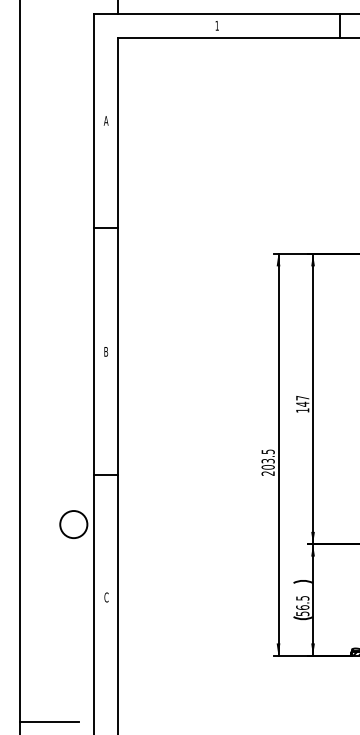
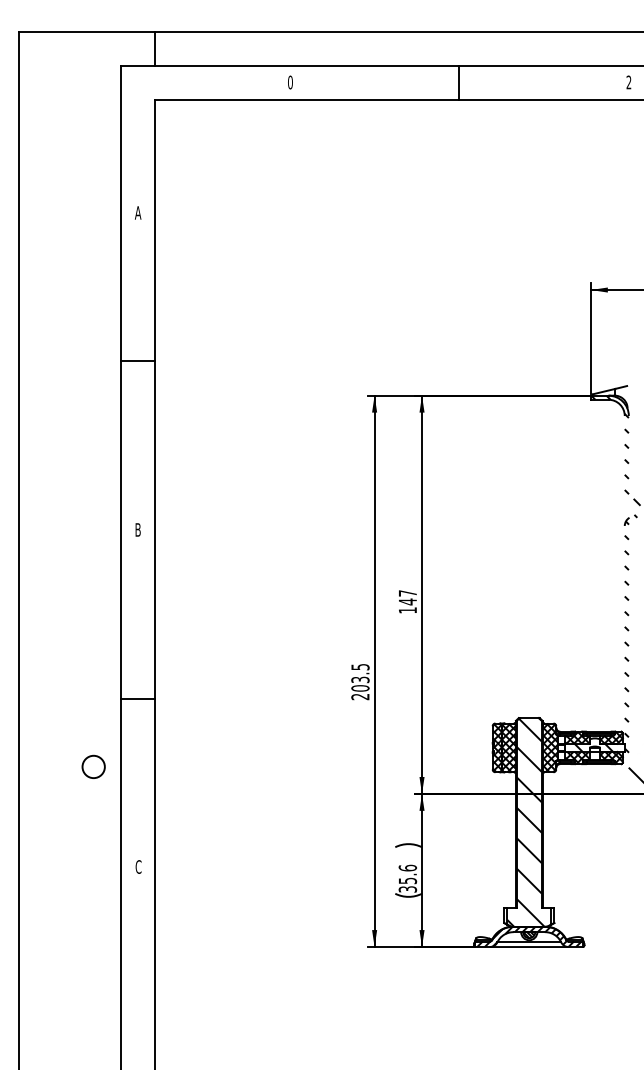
text: (217, 25) -> (290, 82), 1 -> 0
circle: (73, 524) -> (93, 766), size x0.6
text: (302, 605) -> (407, 878), 56.5 -> 35.6
line: (48, 721) -> (59, 1037), removed

